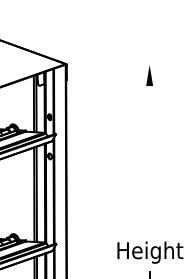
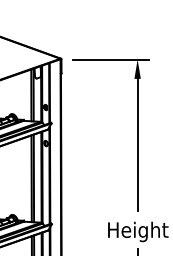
line: (121, 64) -> (111, 59), added
line: (149, 157) -> (137, 144), added

